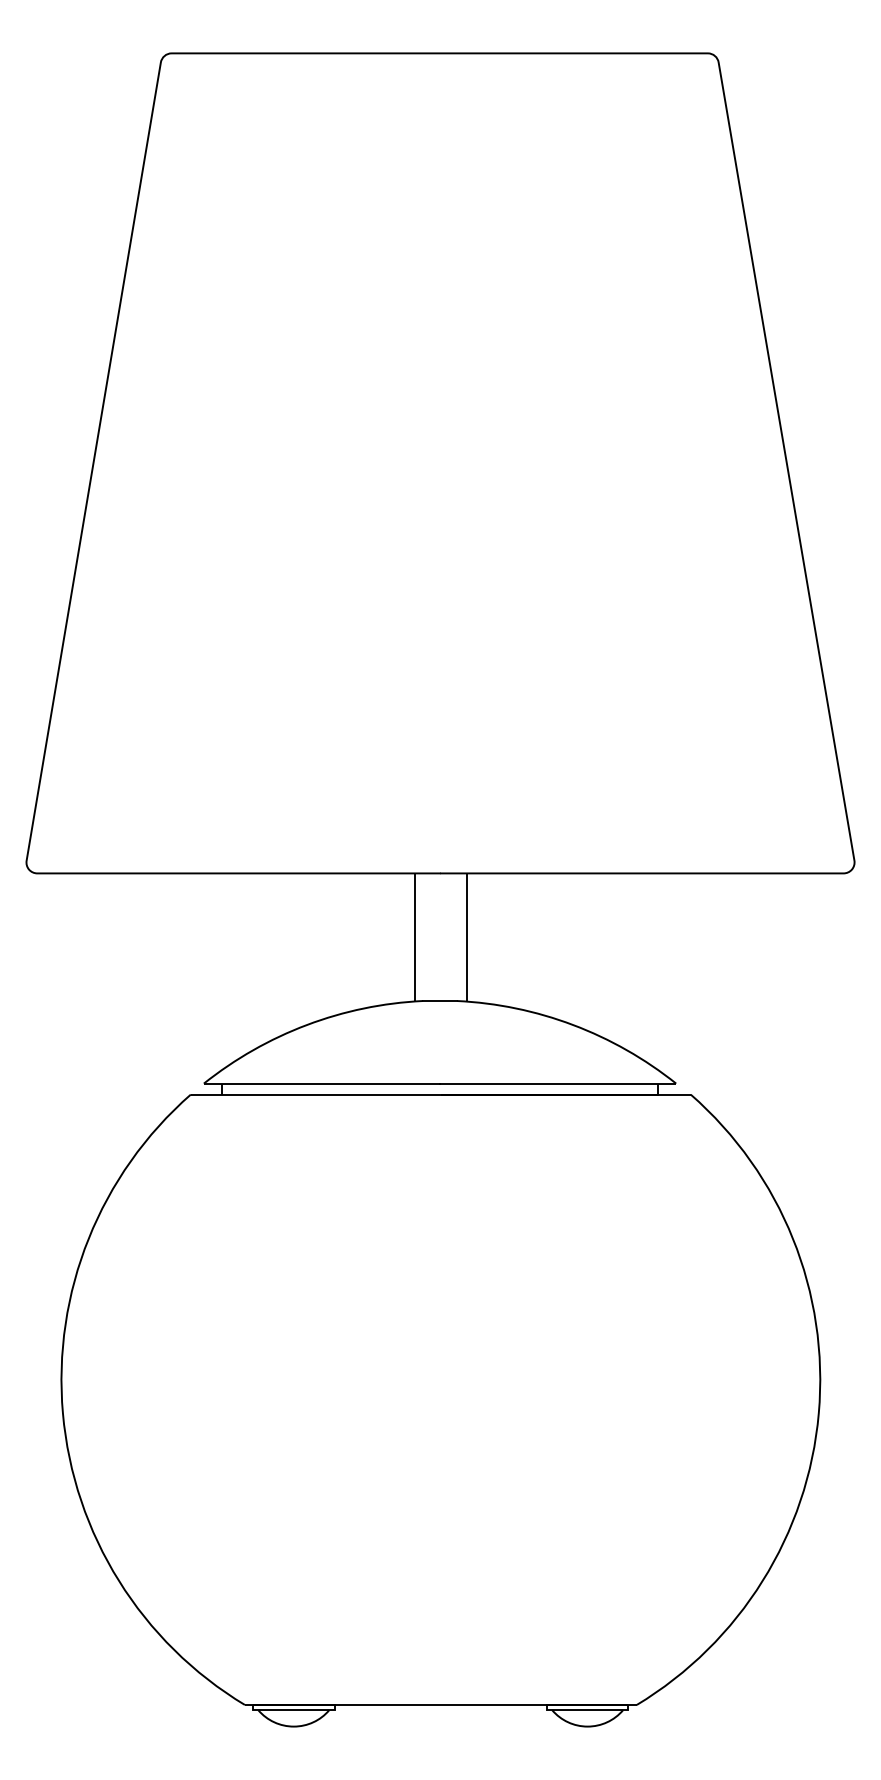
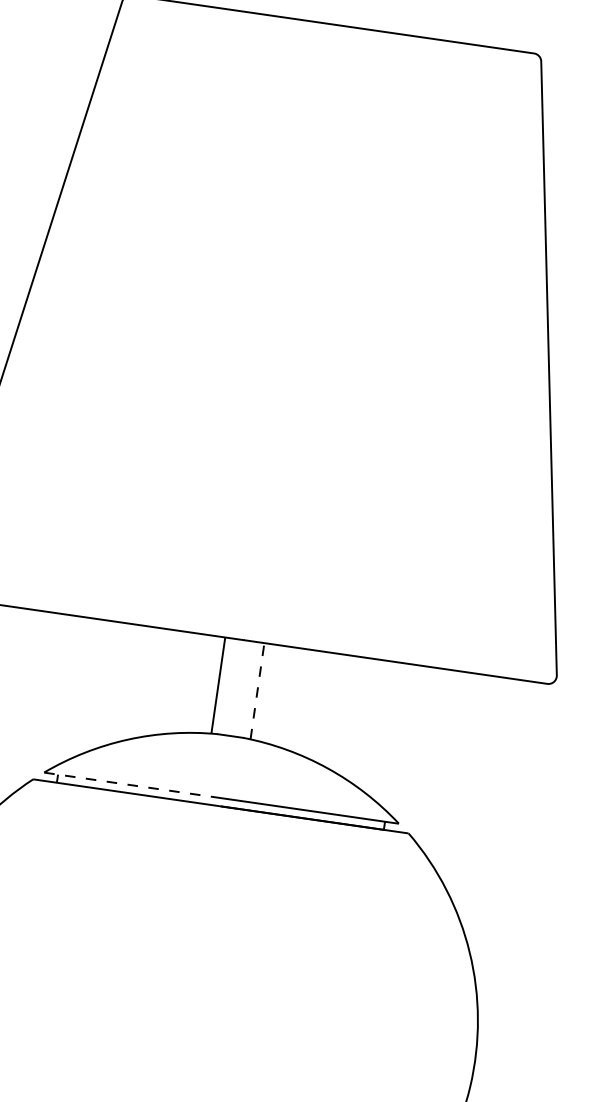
line: (466, 936) -> (257, 690), solid -> dashed
line: (322, 1083) -> (133, 785), solid -> dashed

